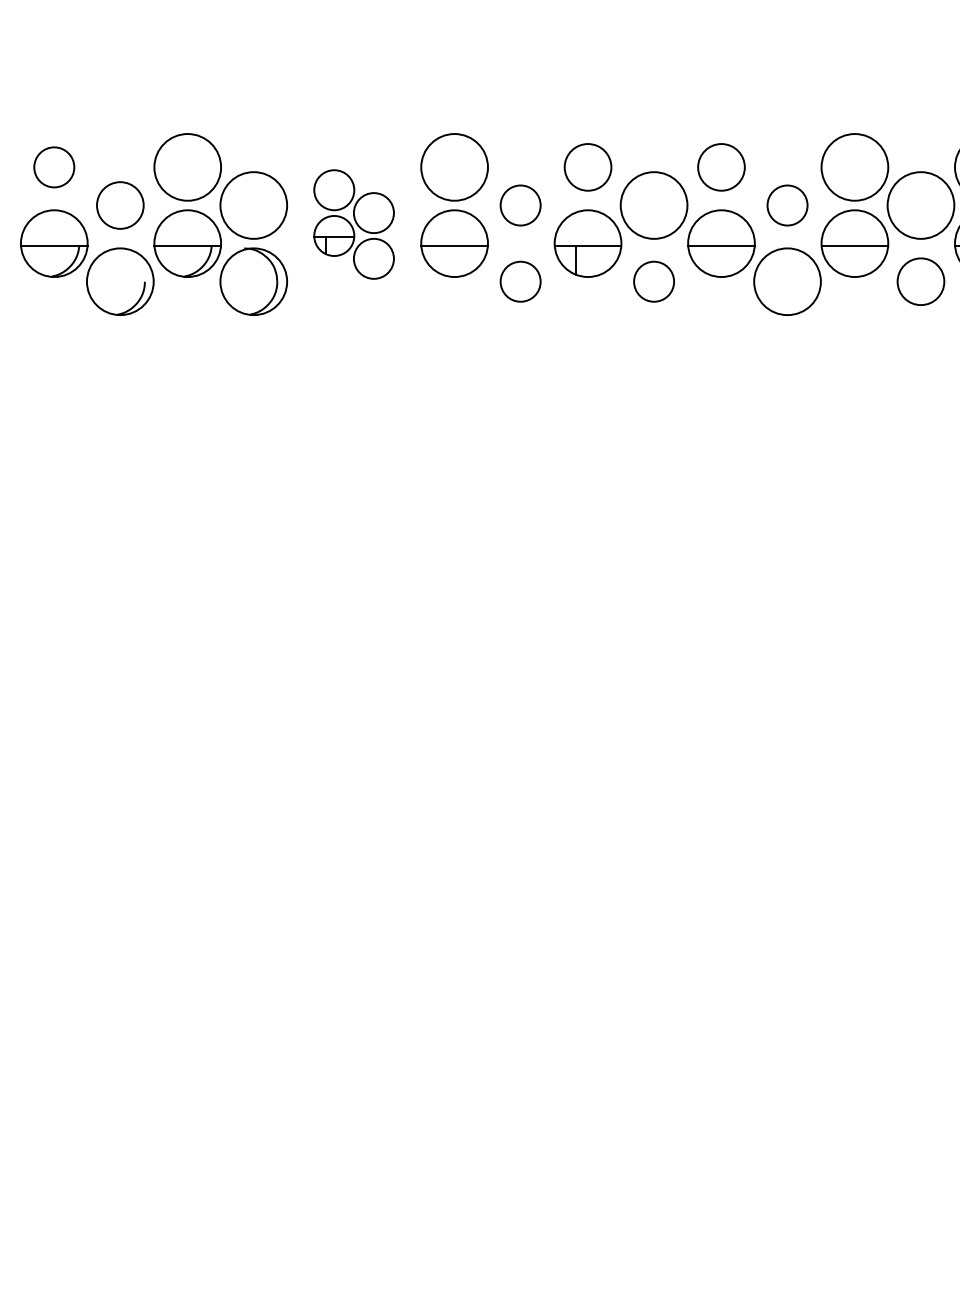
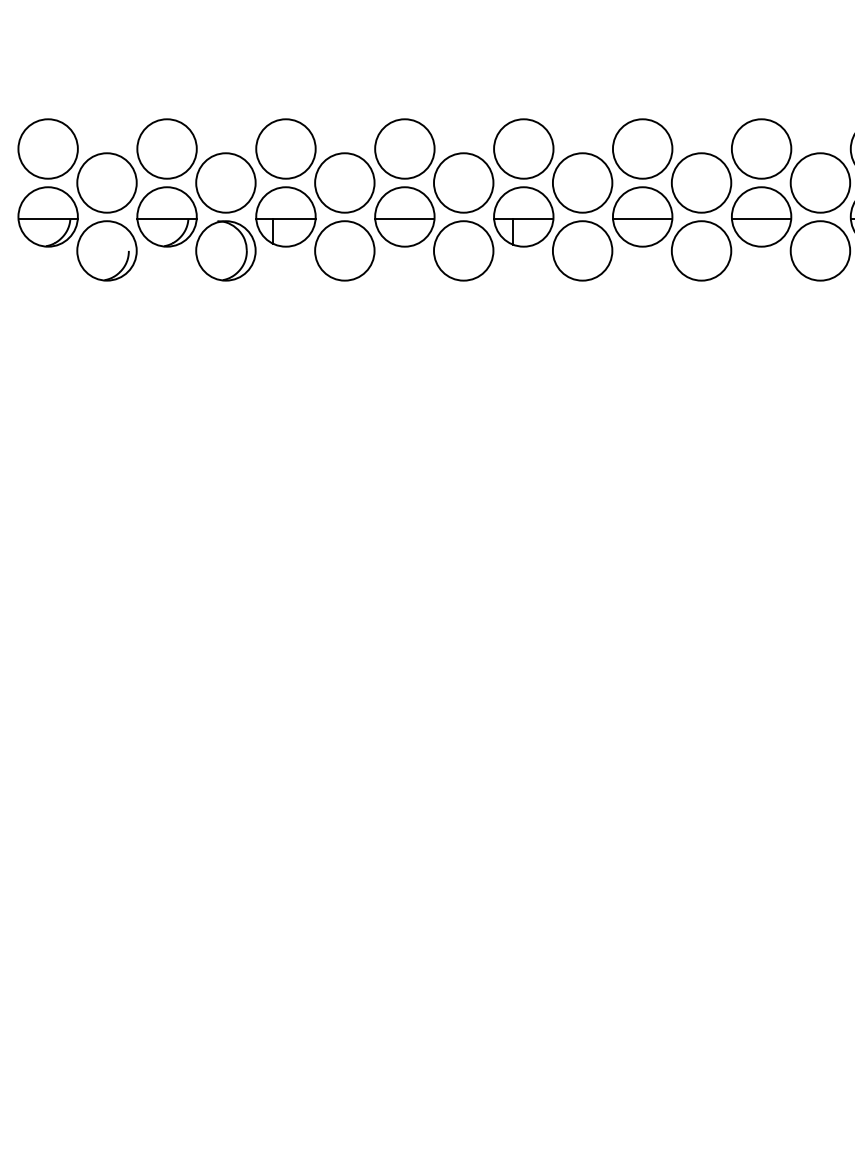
circle: (53, 167) -> (47, 149), size x1.67
circle: (587, 167) -> (523, 149), size x1.43
circle: (721, 167) -> (642, 149), size x1.43
circle: (120, 205) -> (107, 182), size x1.43
circle: (520, 205) -> (463, 182), size x1.67
circle: (787, 205) -> (701, 182), size x1.67
part: (353, 224) -> (314, 199), size x1.67
circle: (520, 281) -> (463, 250), size x1.67
circle: (653, 281) -> (582, 250), size x1.67
circle: (920, 281) -> (820, 250), size x1.43

